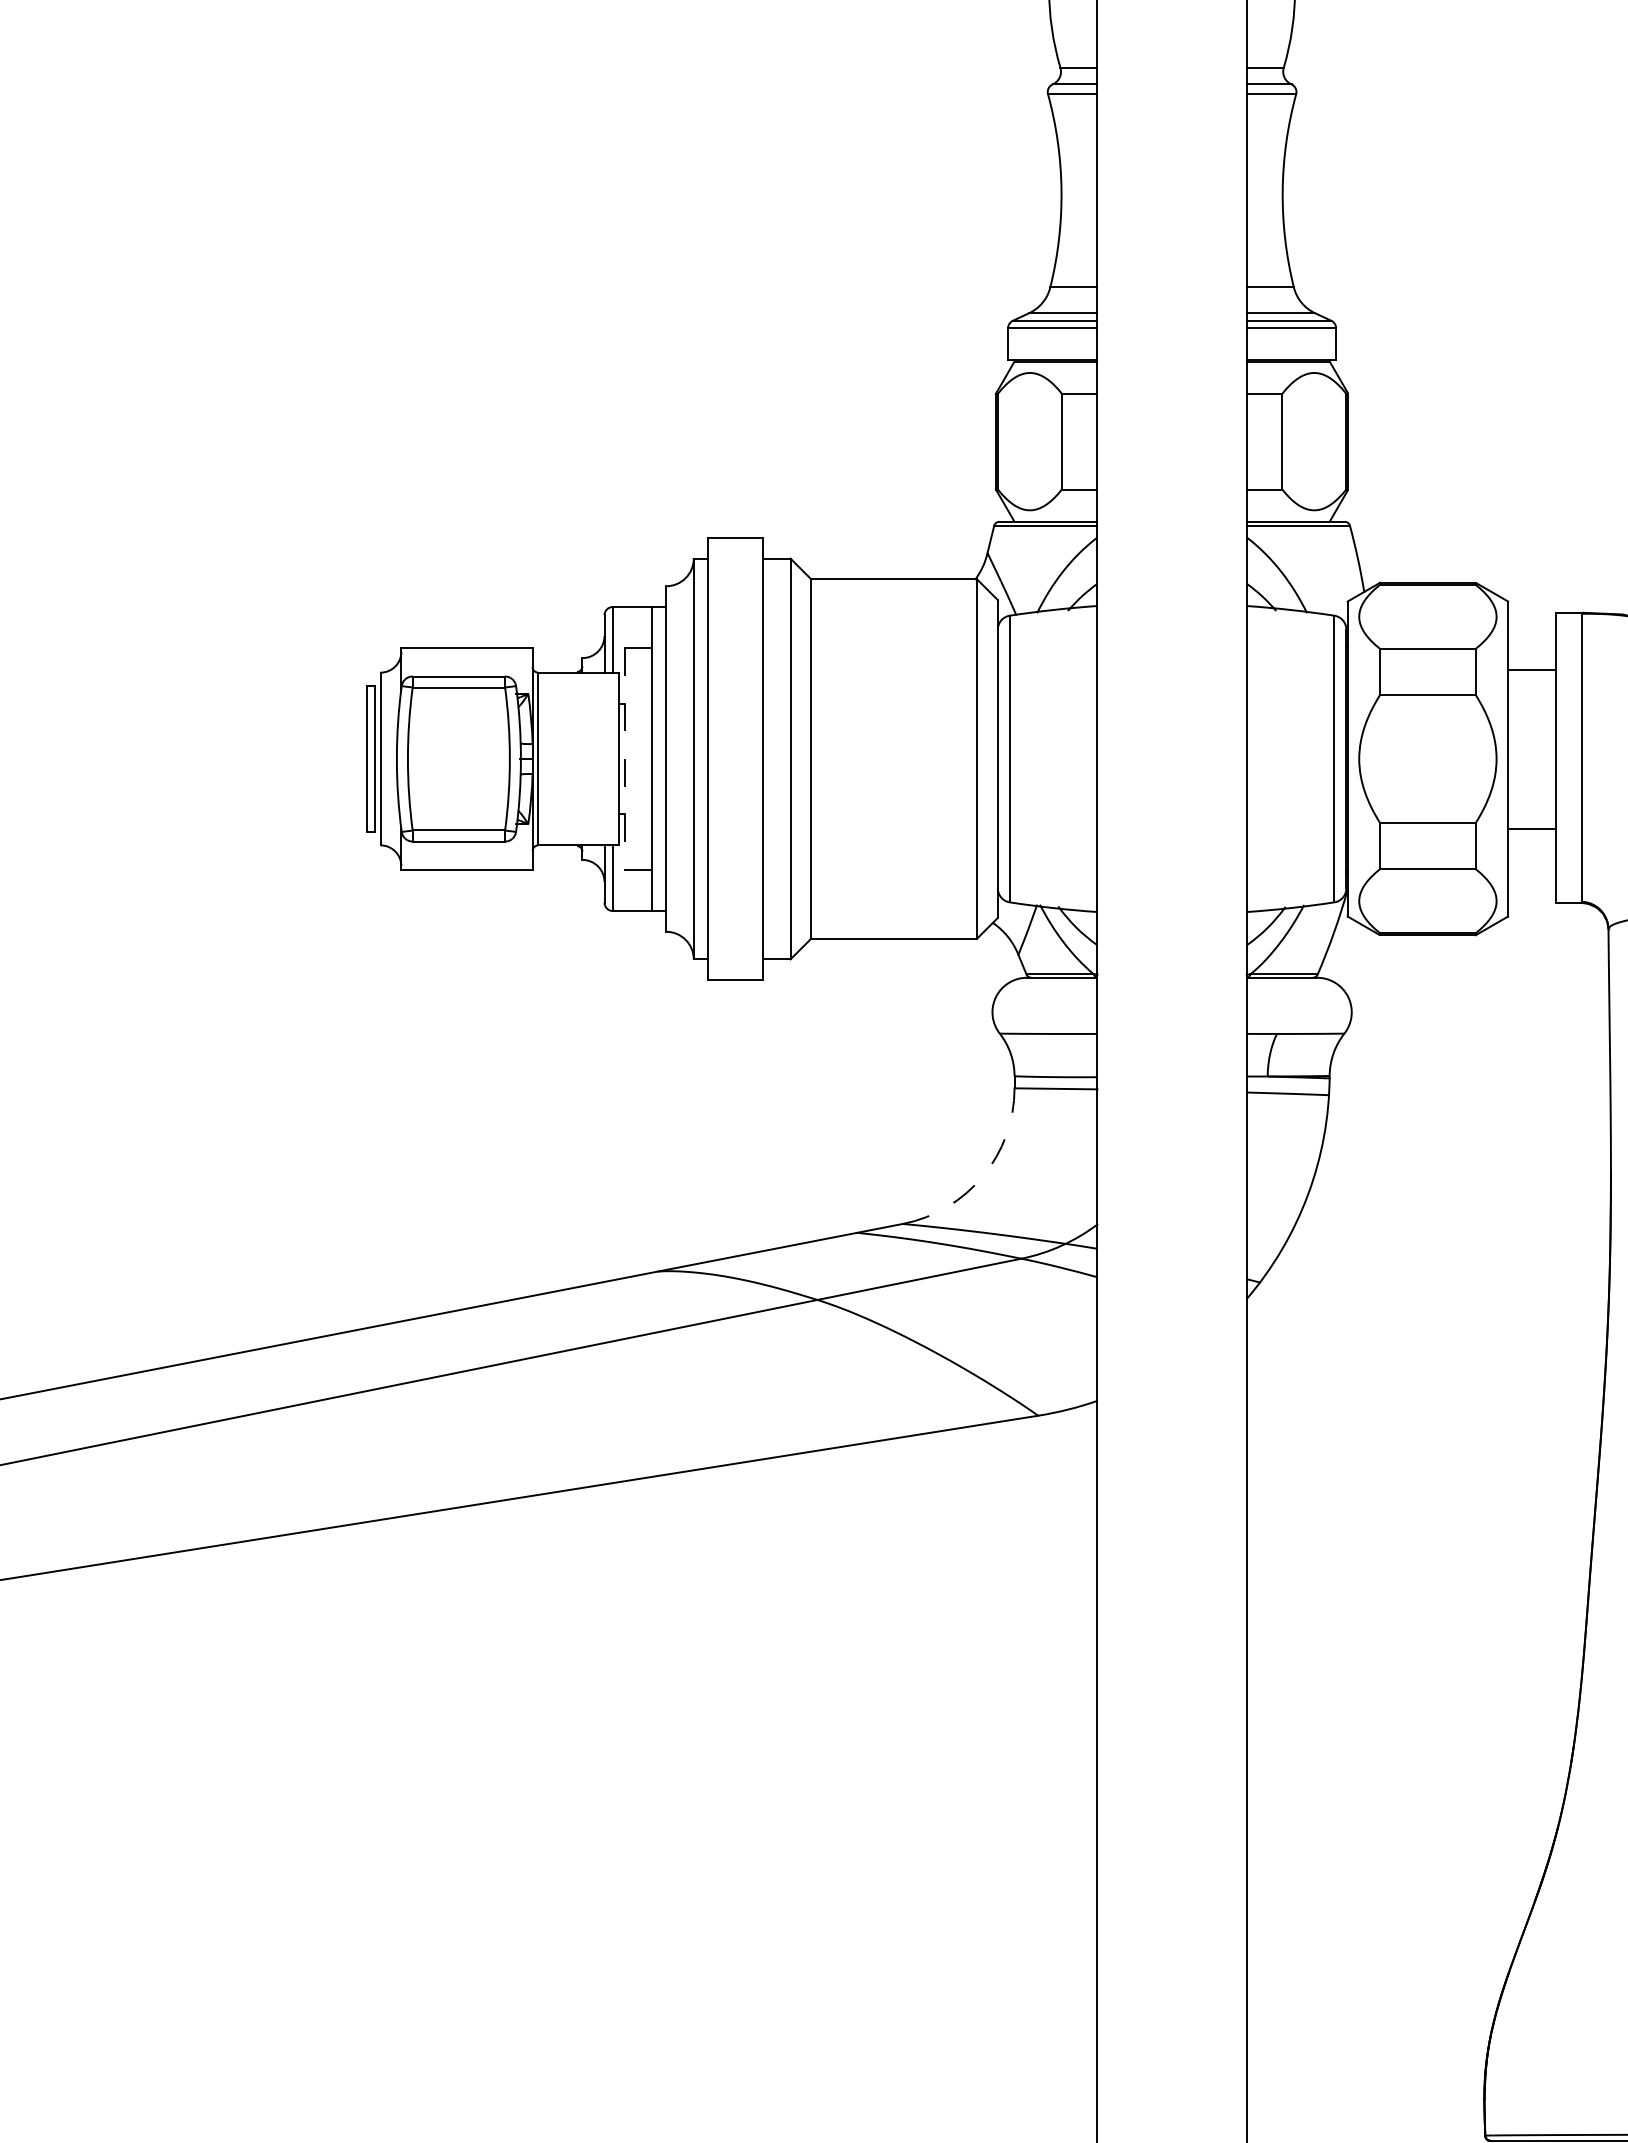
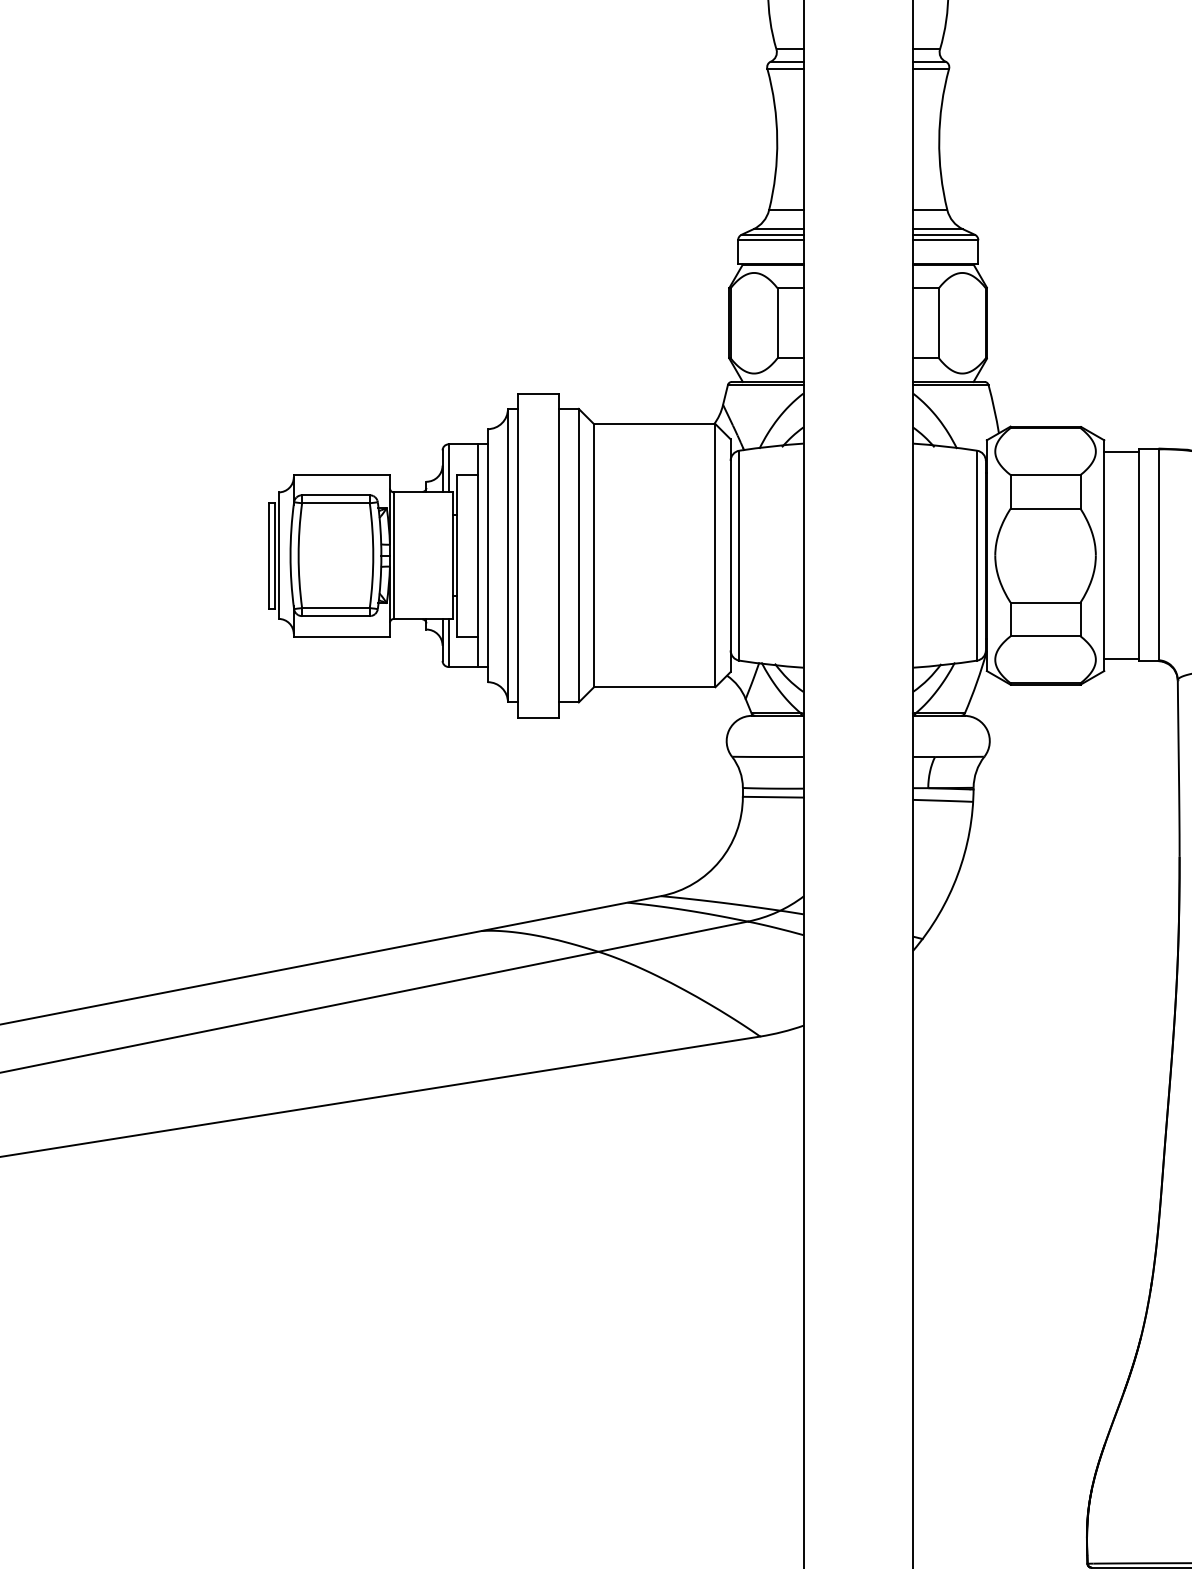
line: (1531, 670) -> (1121, 452), moved
line: (624, 759) -> (457, 556), dashed -> solid
line: (1531, 828) -> (1121, 658), moved
arc: (983, 1176) -> (720, 861), dashed -> solid

